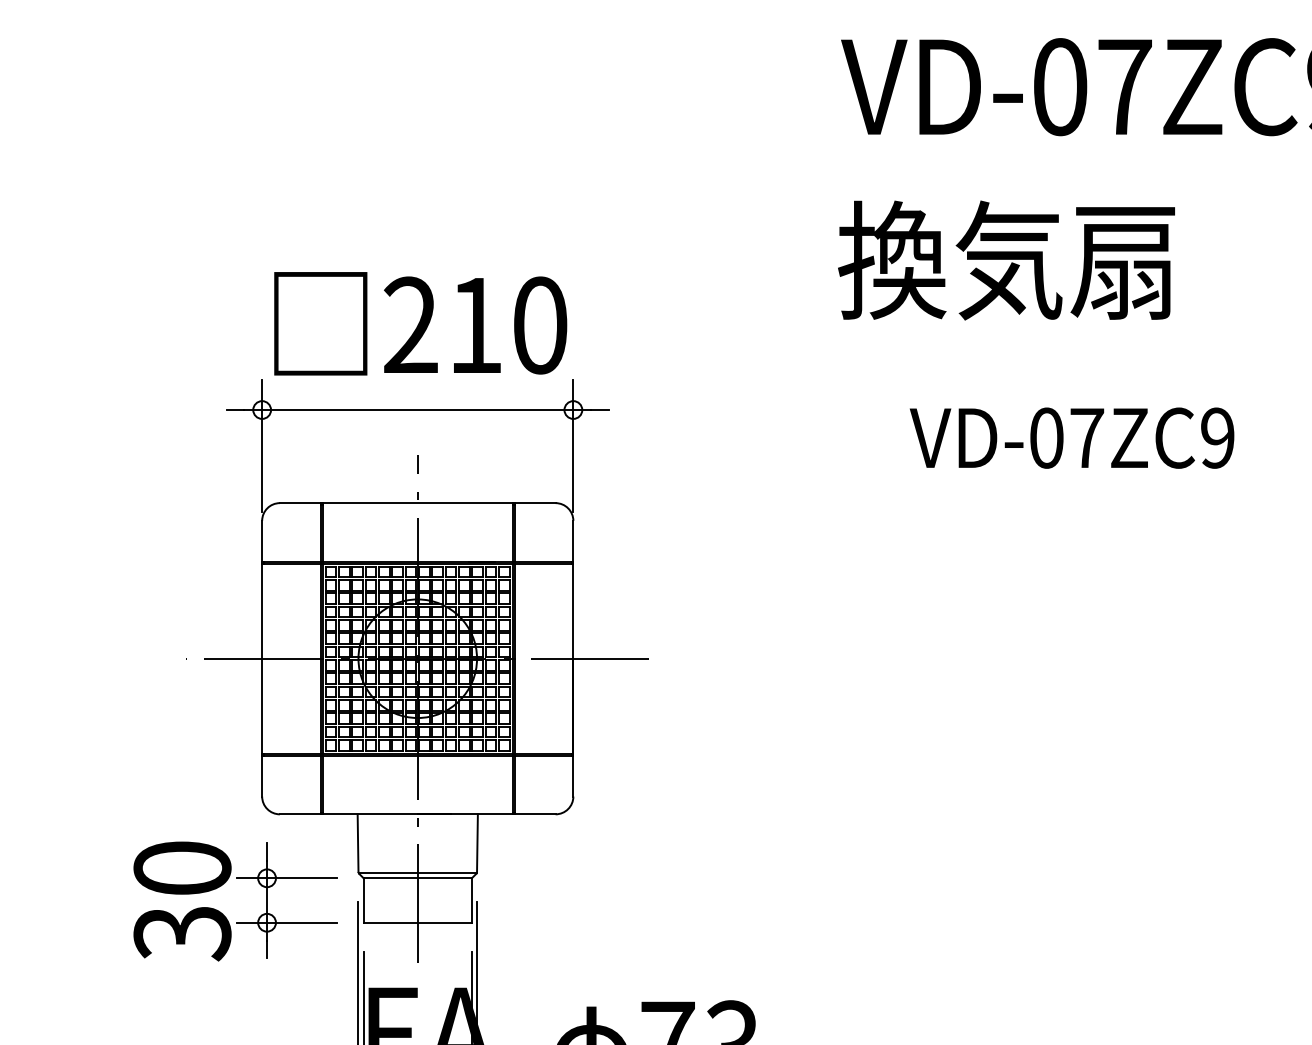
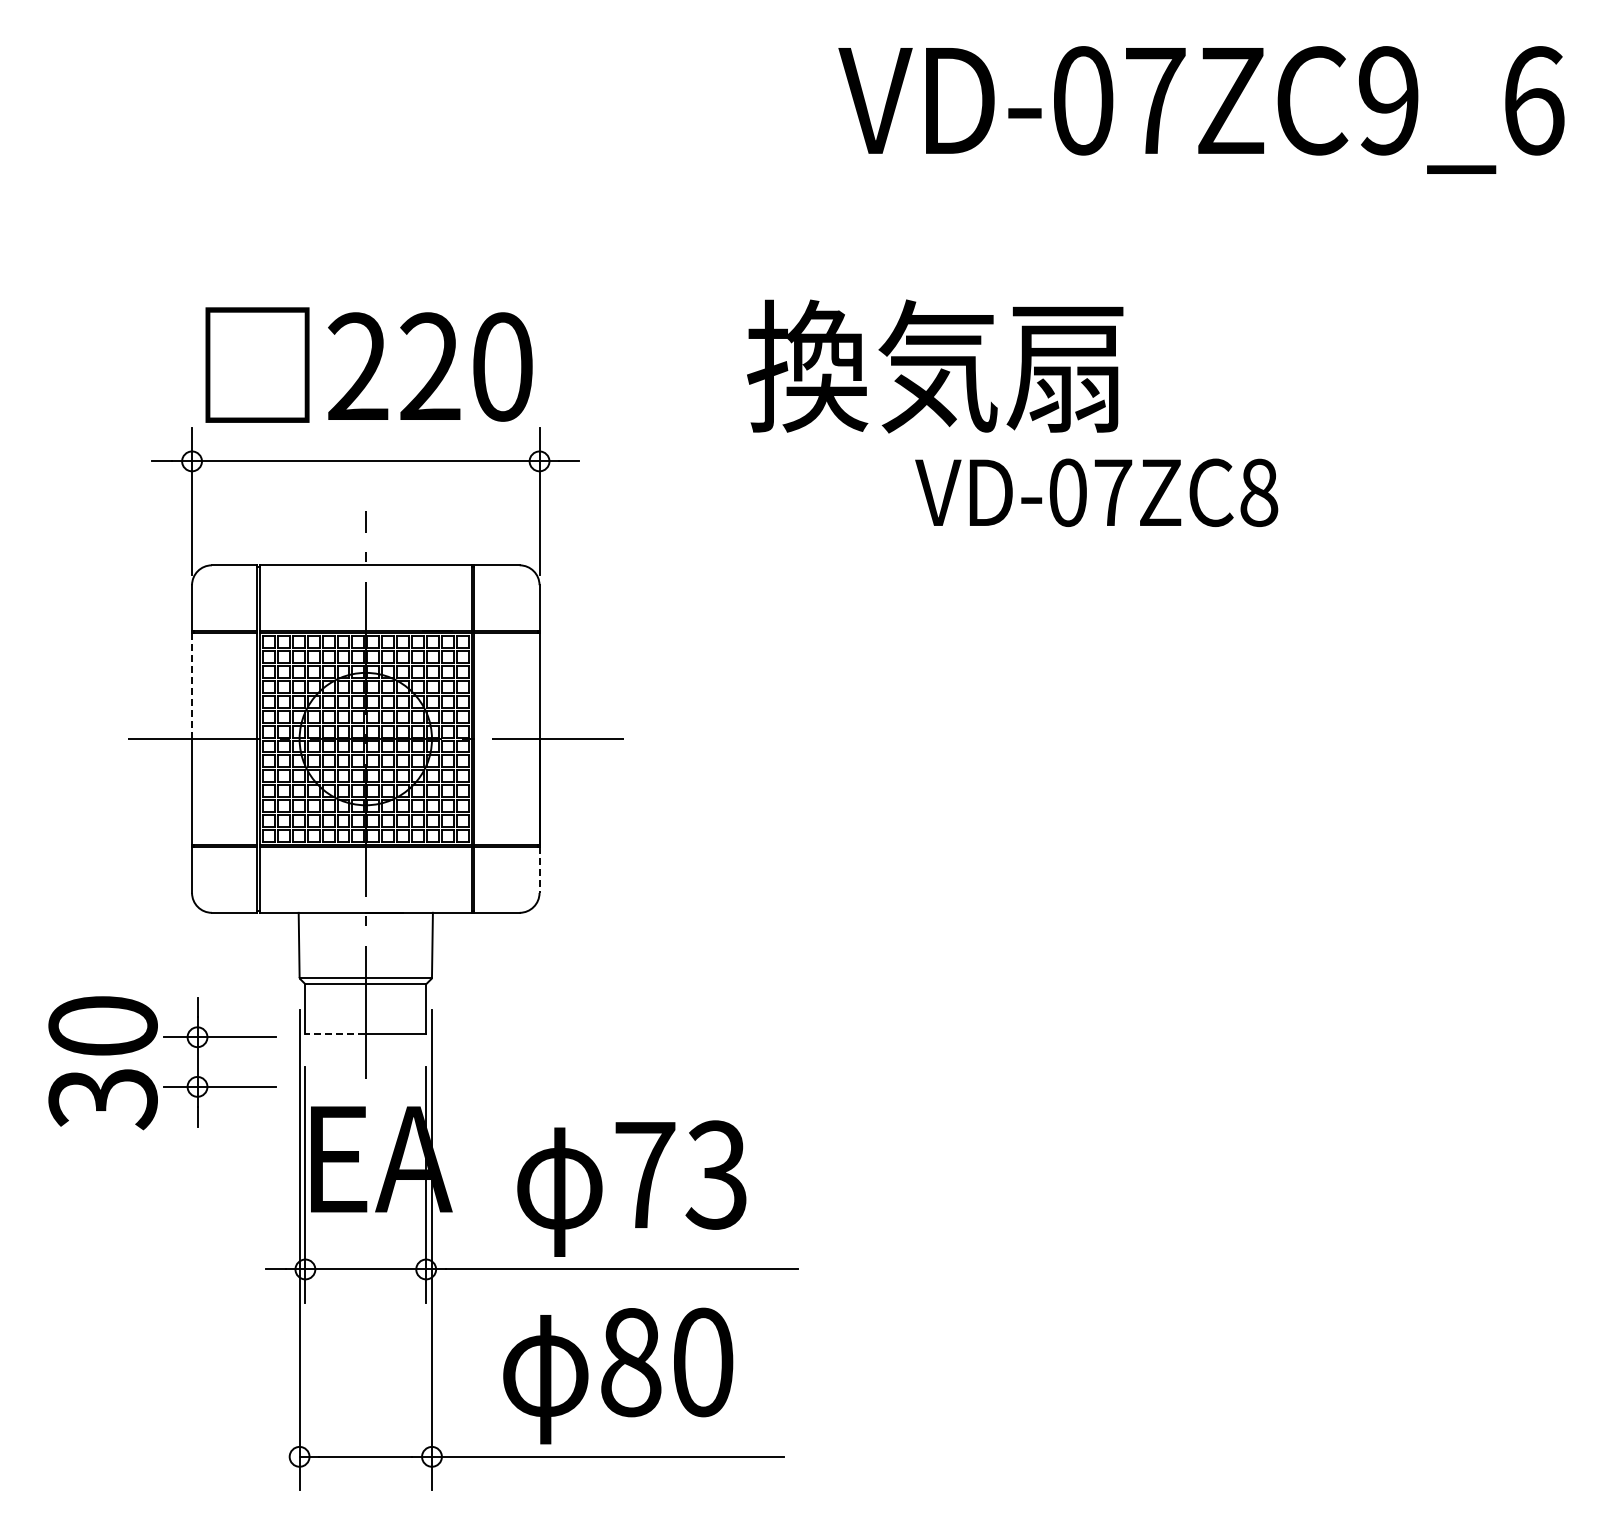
text: (1006, 260) -> (935, 366), moved
text: (475, 324) -> (430, 365), 210 -> 220
text: (1218, 437) -> (1259, 492), VD-07ZC9 -> VD-07ZC8
line: (262, 611) -> (192, 686), solid -> dashed
line: (573, 776) -> (539, 870), solid -> dashed
part: (223, 913) -> (148, 1076), moved
line: (390, 922) -> (335, 1033), solid -> dashed

